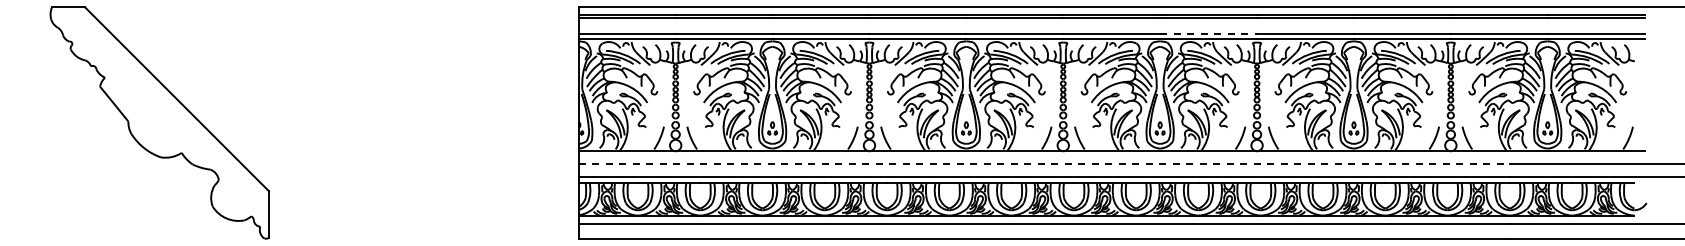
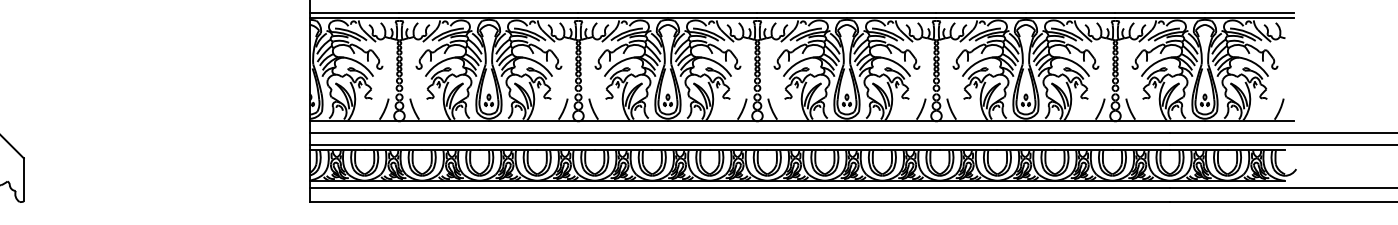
line: (1209, 33) -> (892, 12), dashed -> solid
line: (1044, 164) -> (740, 133), dashed -> solid

